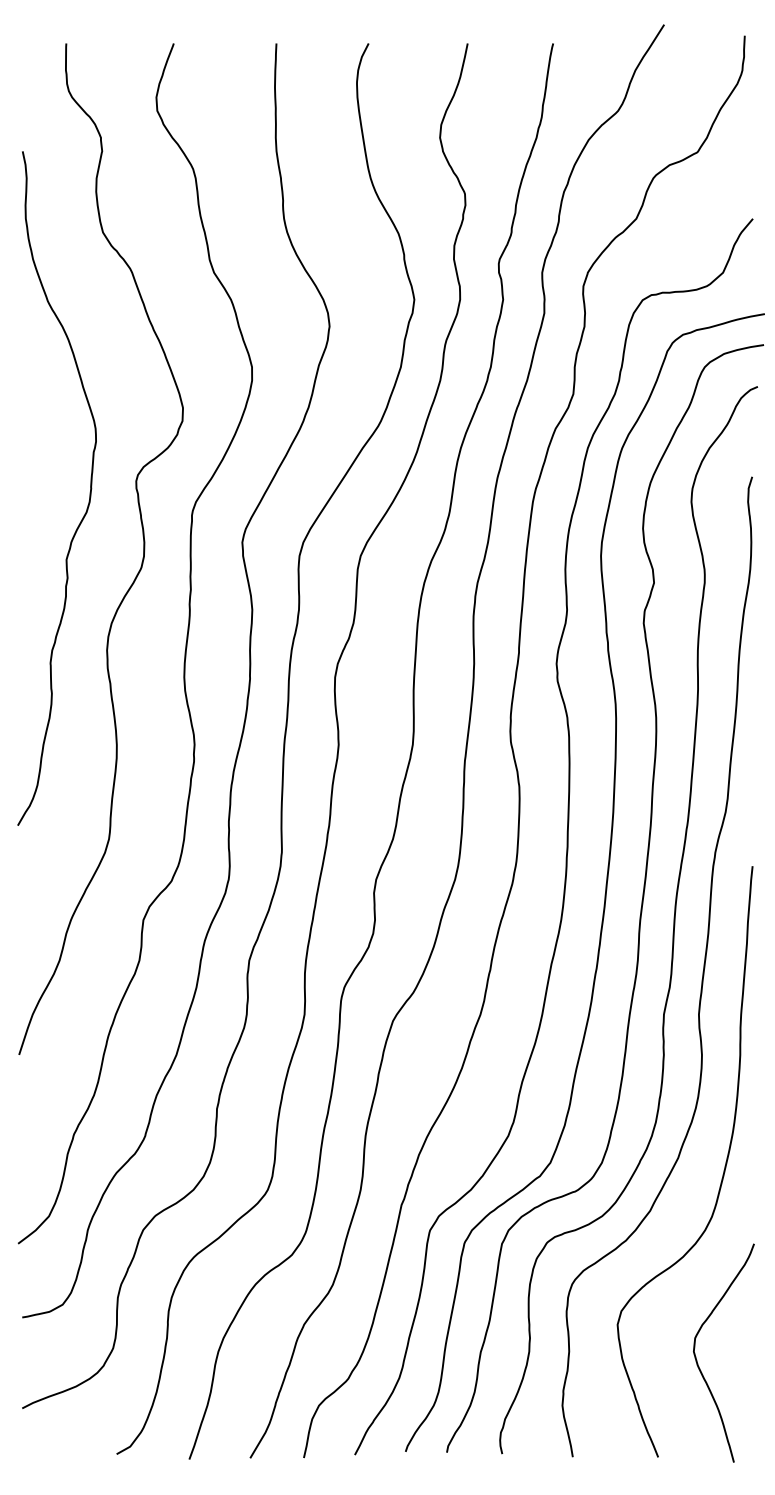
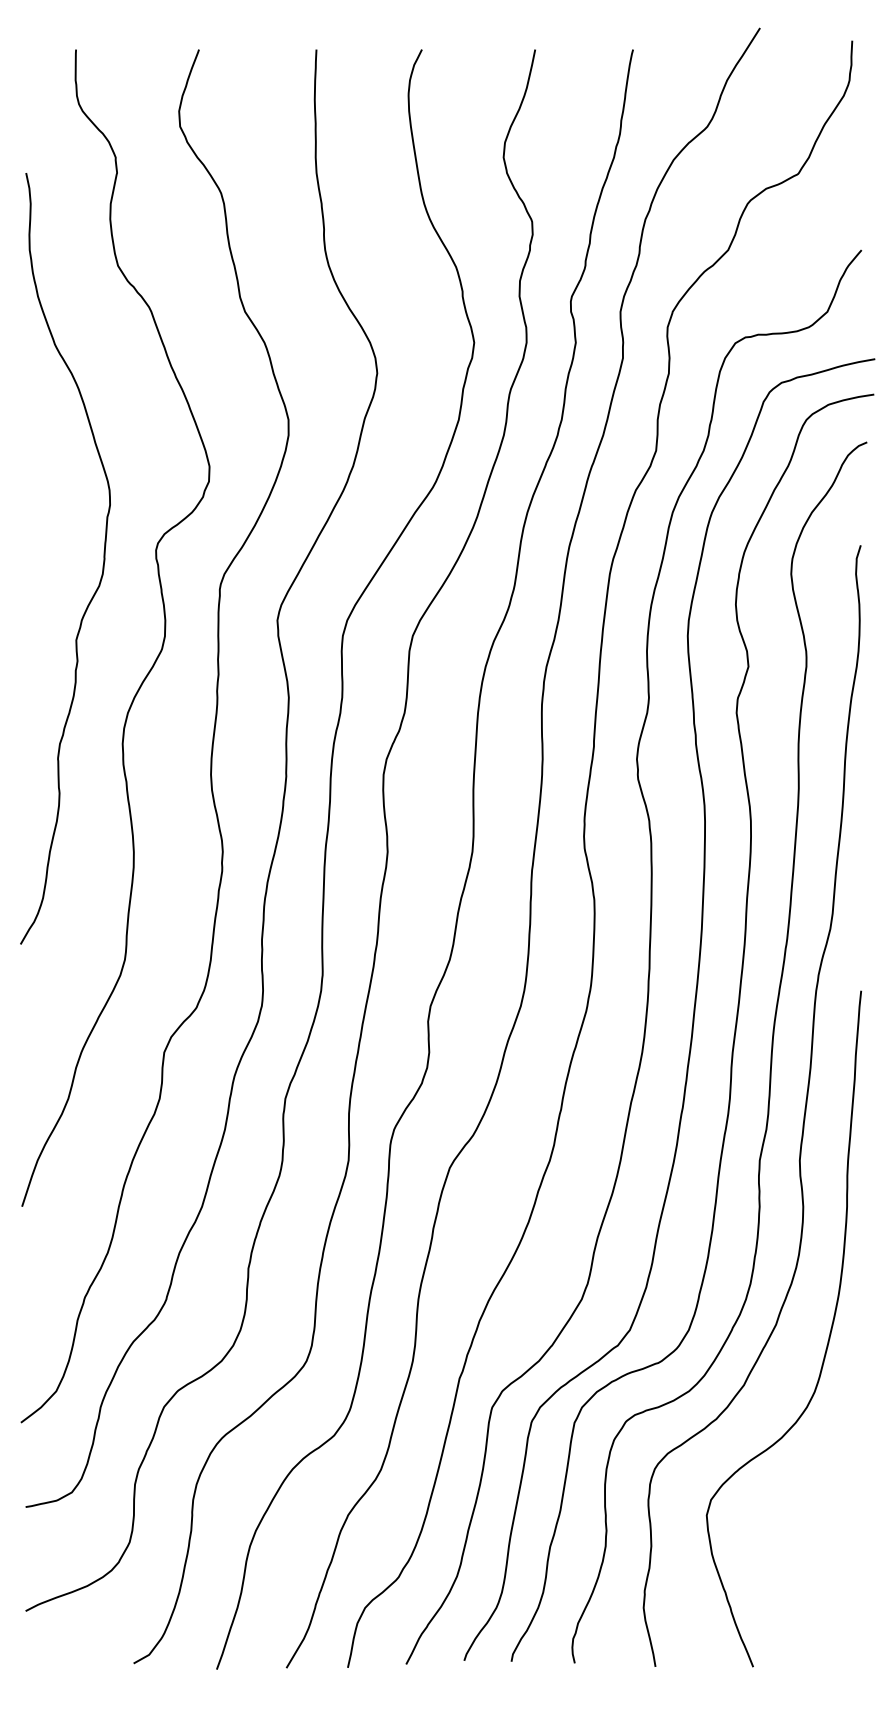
curve: (697, 1361) -> (798, 1557), removed

